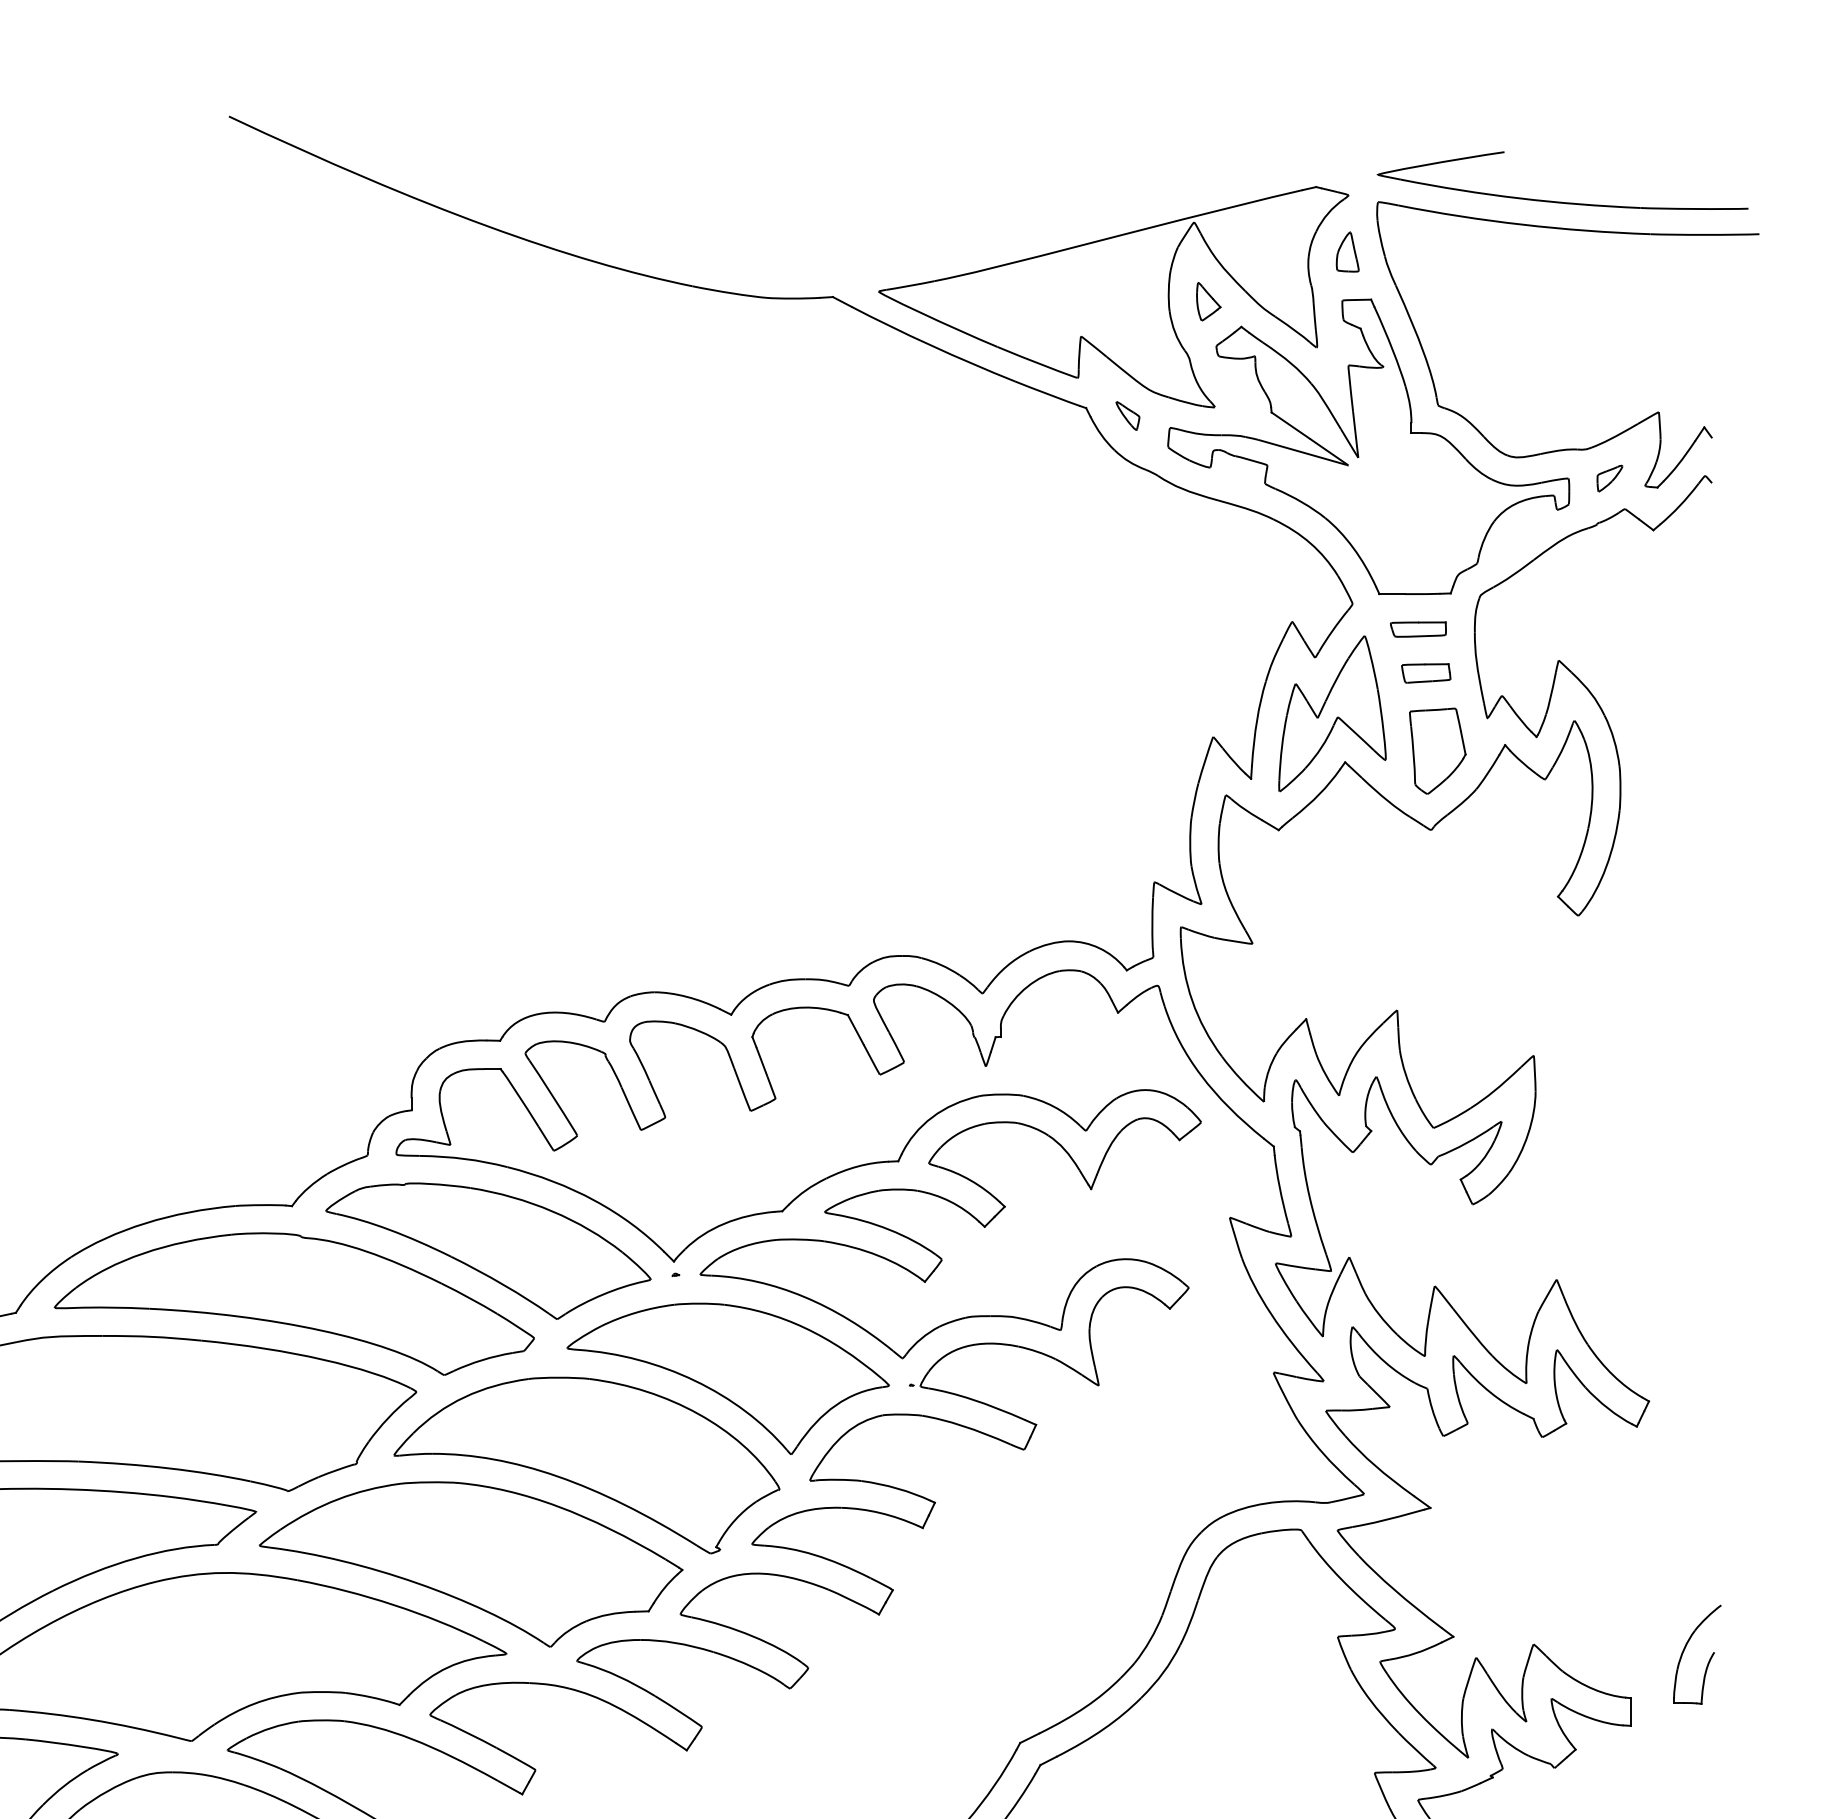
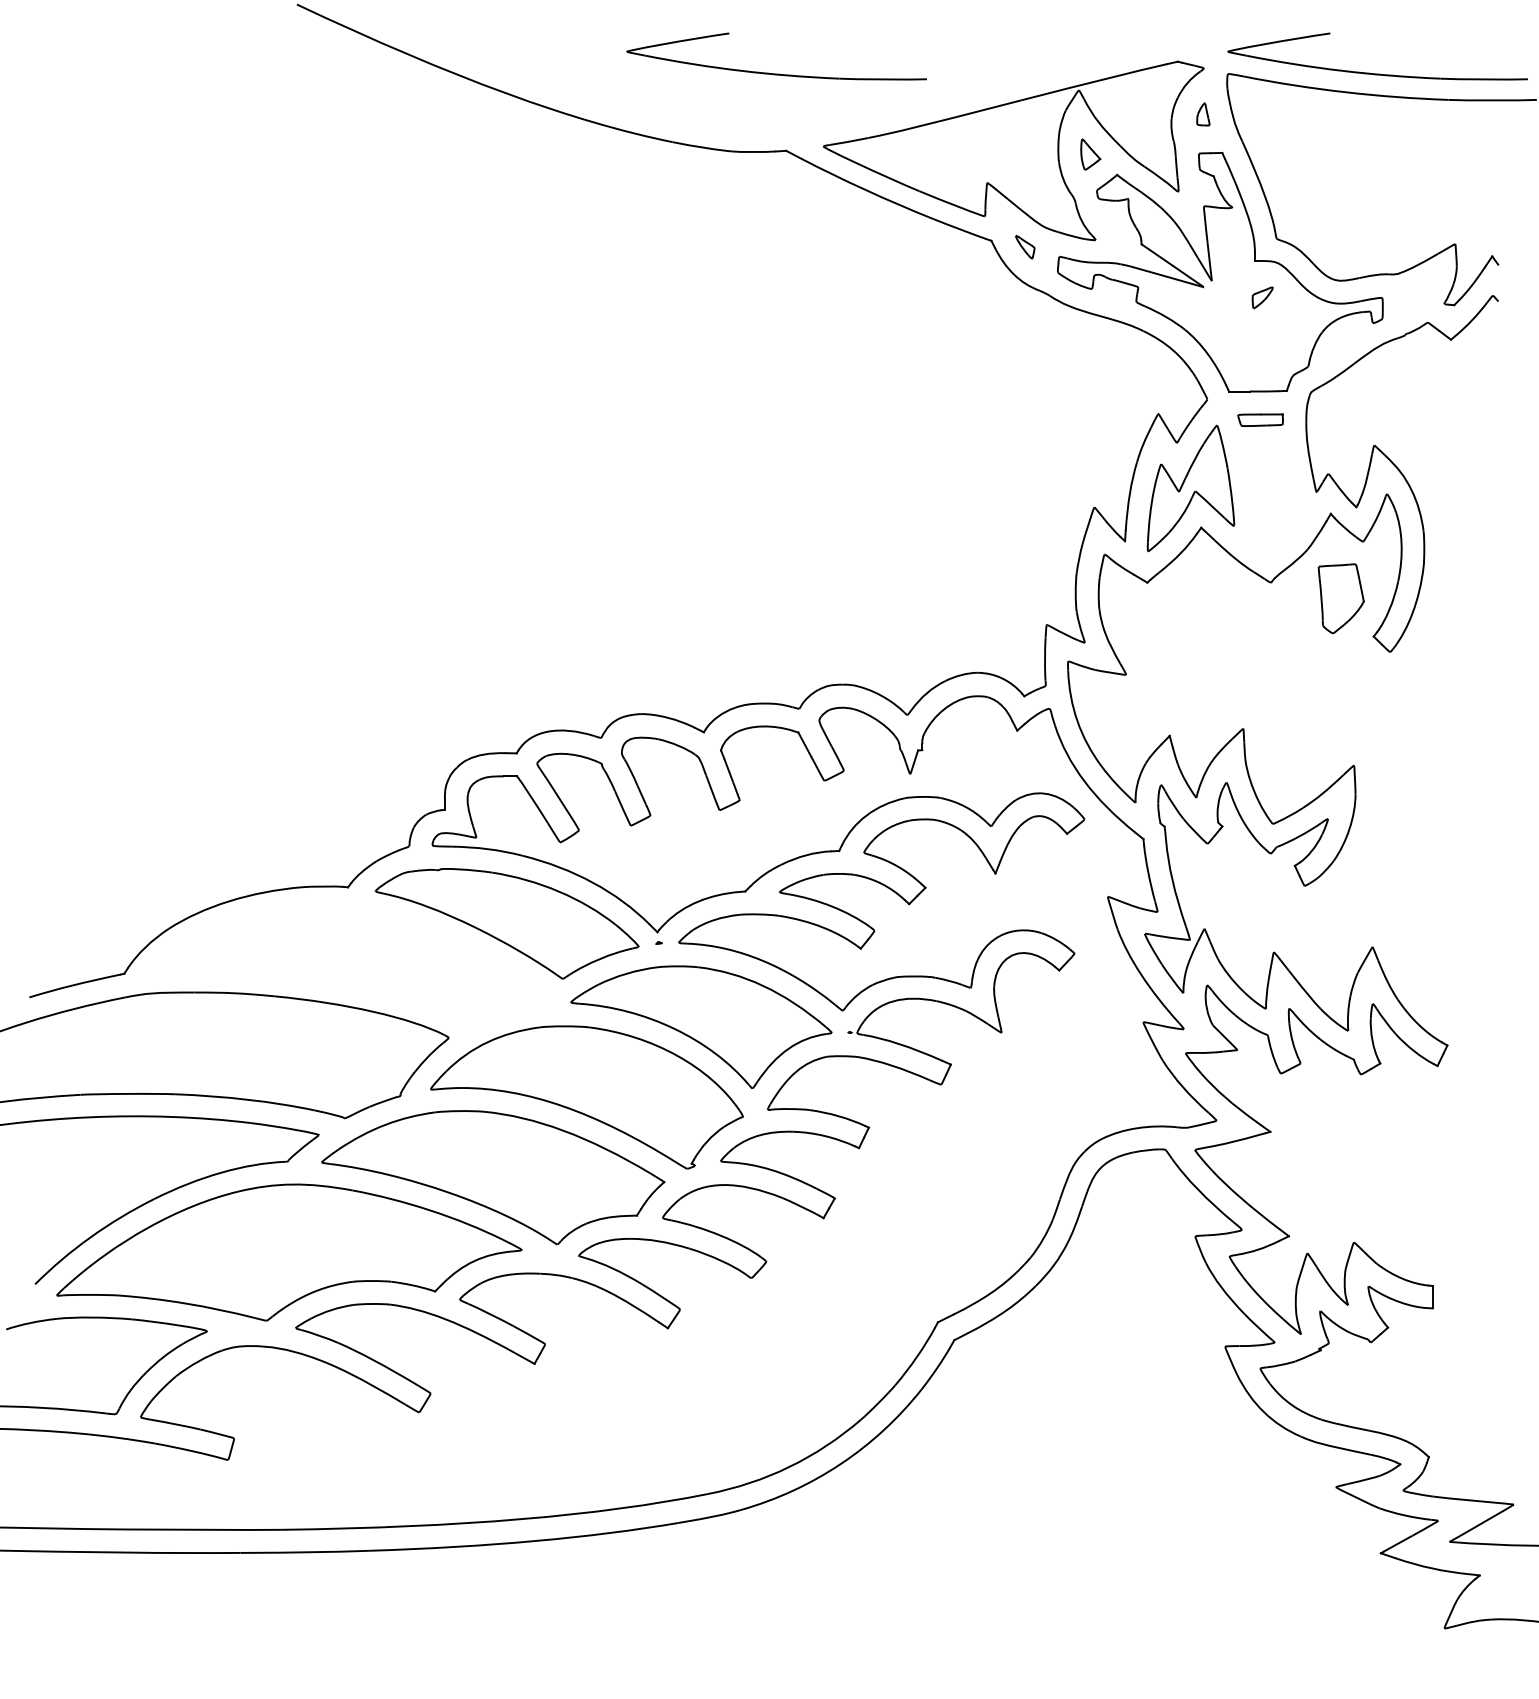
part: (820, 201) -> (776, 73), added
part: (1347, 252) -> (1203, 114), size x0.7
part: (1609, 478) -> (1262, 297), moved
part: (1425, 673) -> (1266, 455), removed
part: (1436, 750) -> (1340, 598), moved
part: (293, 1303) -> (349, 966), removed
part: (1686, 1648) -> (1477, 1245), removed

